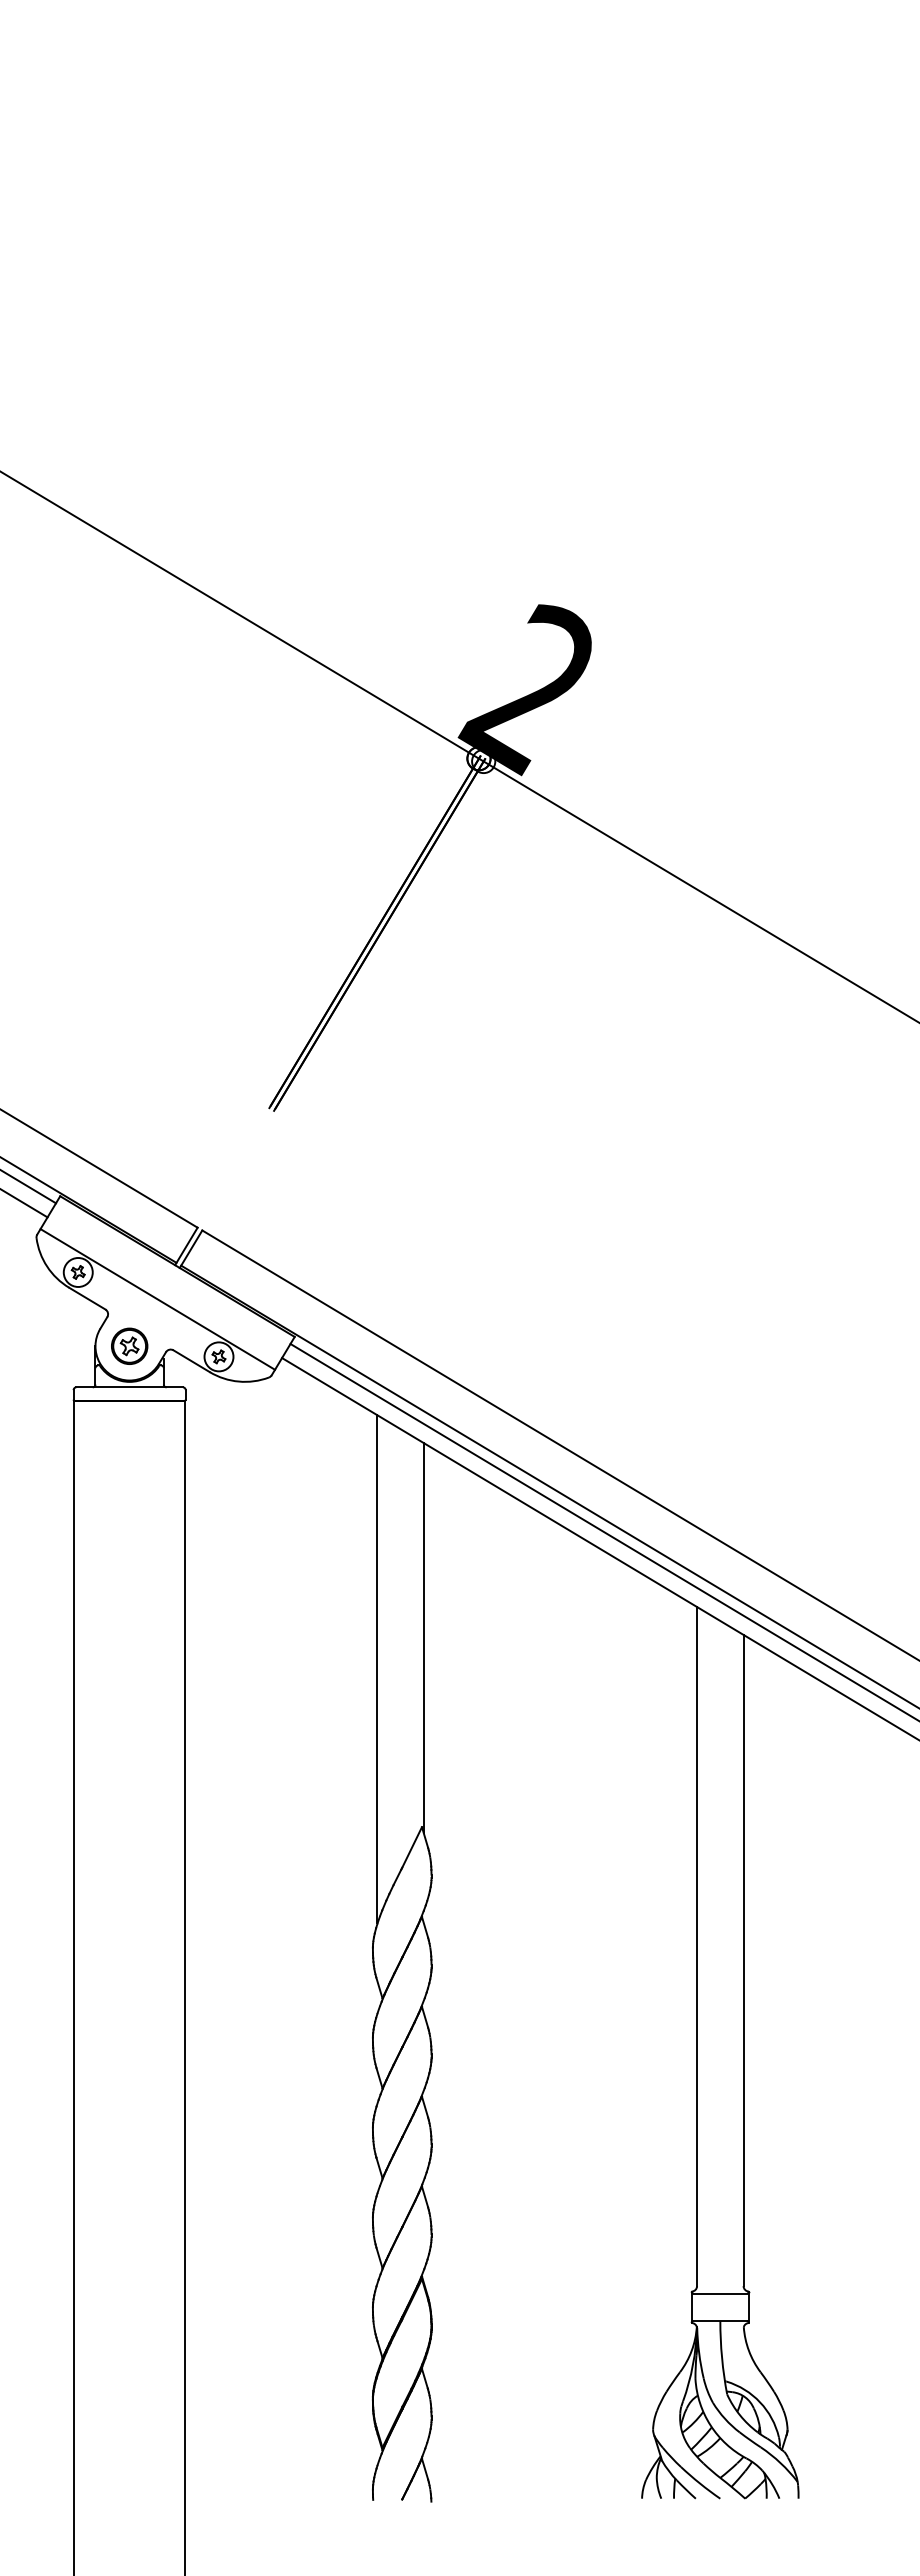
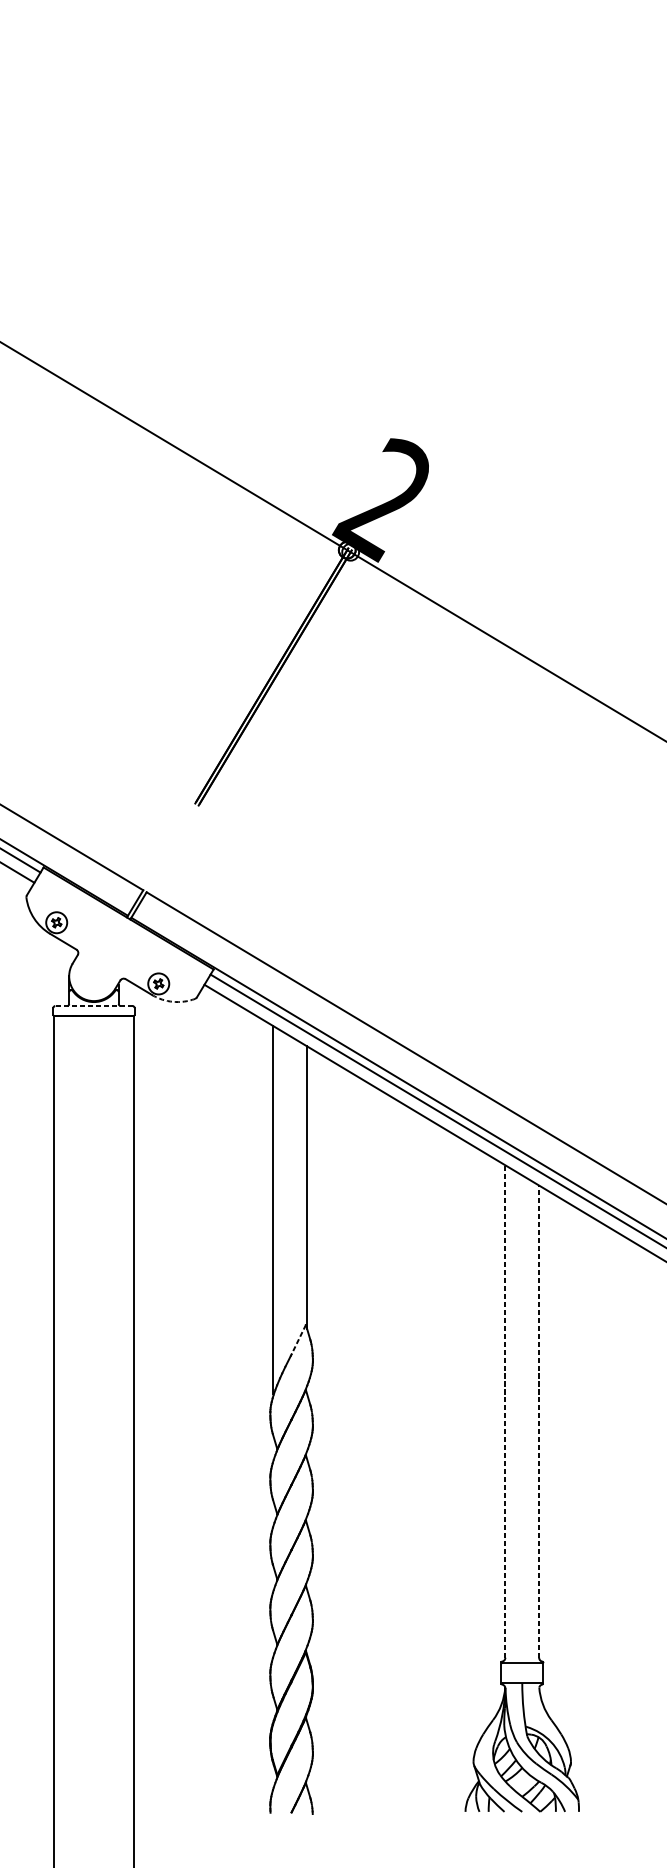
line: (157, 1299) -> (114, 942), removed
part: (129, 1345) -> (93, 975), removed
arc: (238, 1381) -> (172, 1001), solid -> dashed
line: (129, 1387) -> (93, 1006), solid -> dashed
line: (412, 1847) -> (299, 1339), solid -> dashed
line: (697, 1946) -> (505, 1411), solid -> dashed
line: (743, 1960) -> (539, 1421), solid -> dashed

